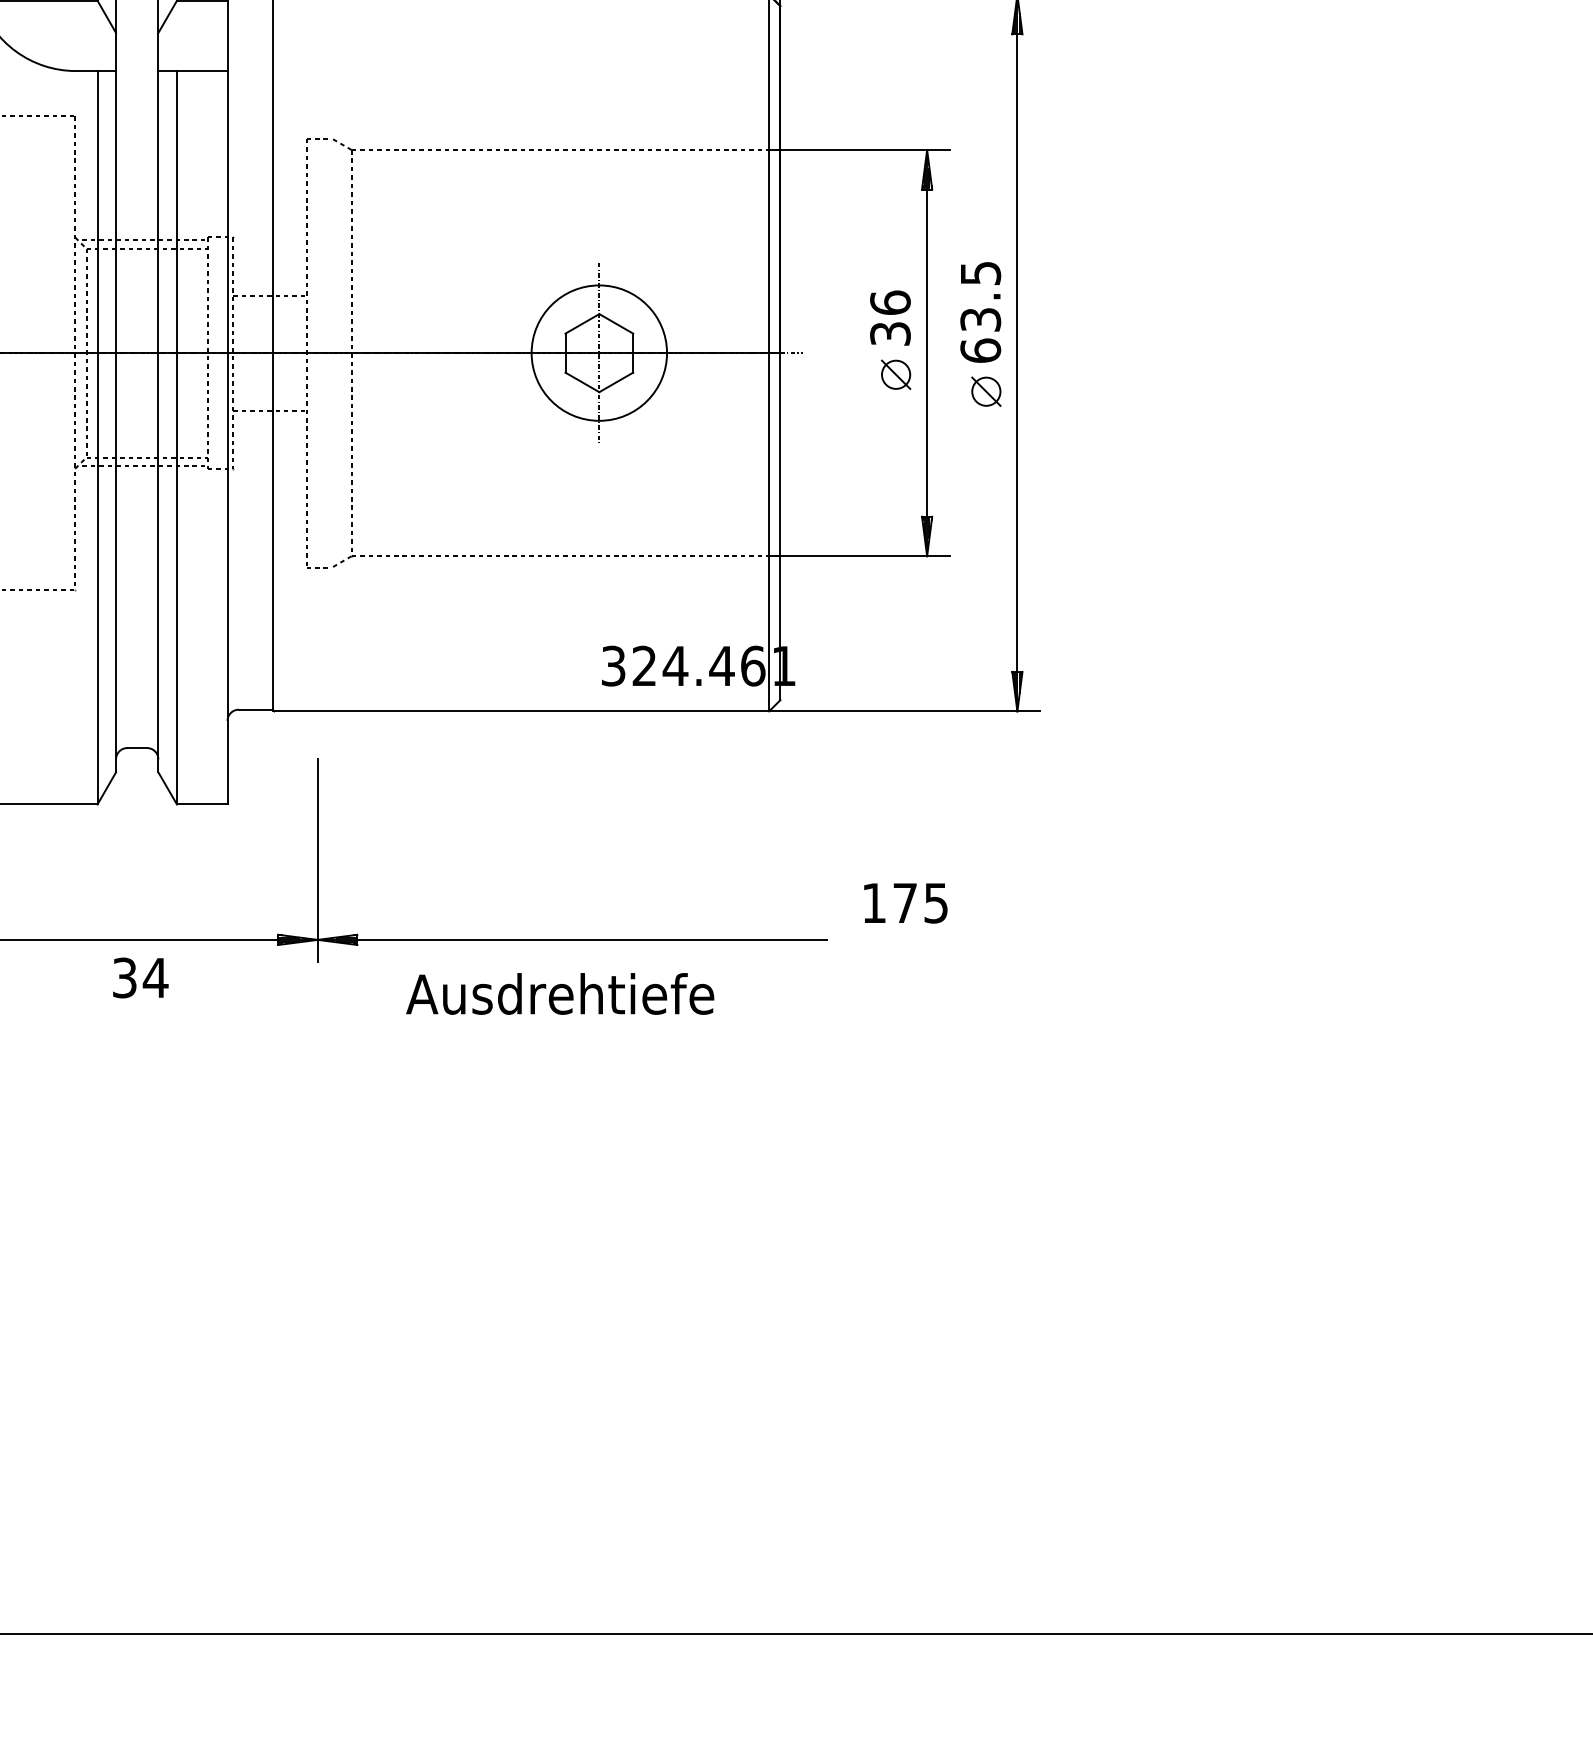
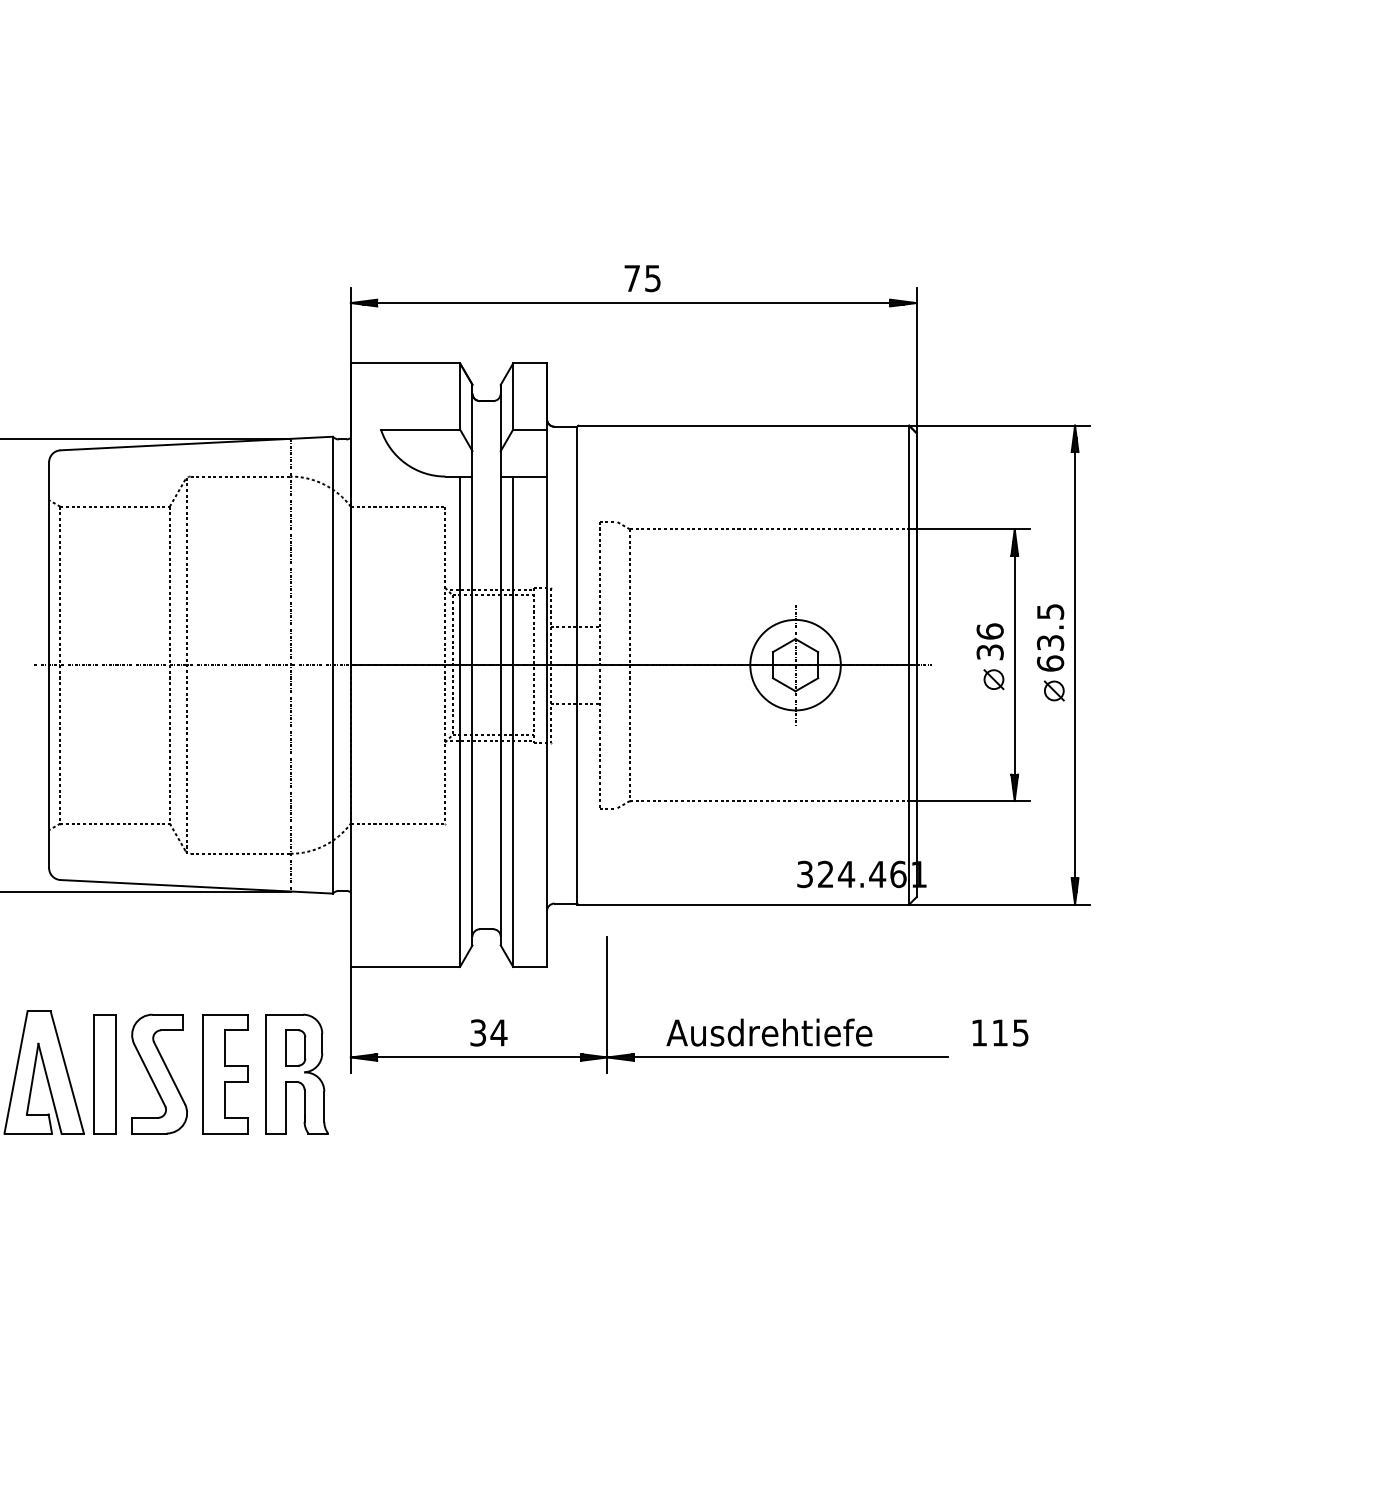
text: (904, 902) -> (999, 1032), 175 -> 115
text: (140, 977) -> (488, 1032), moved
text: (560, 993) -> (769, 1032), moved

